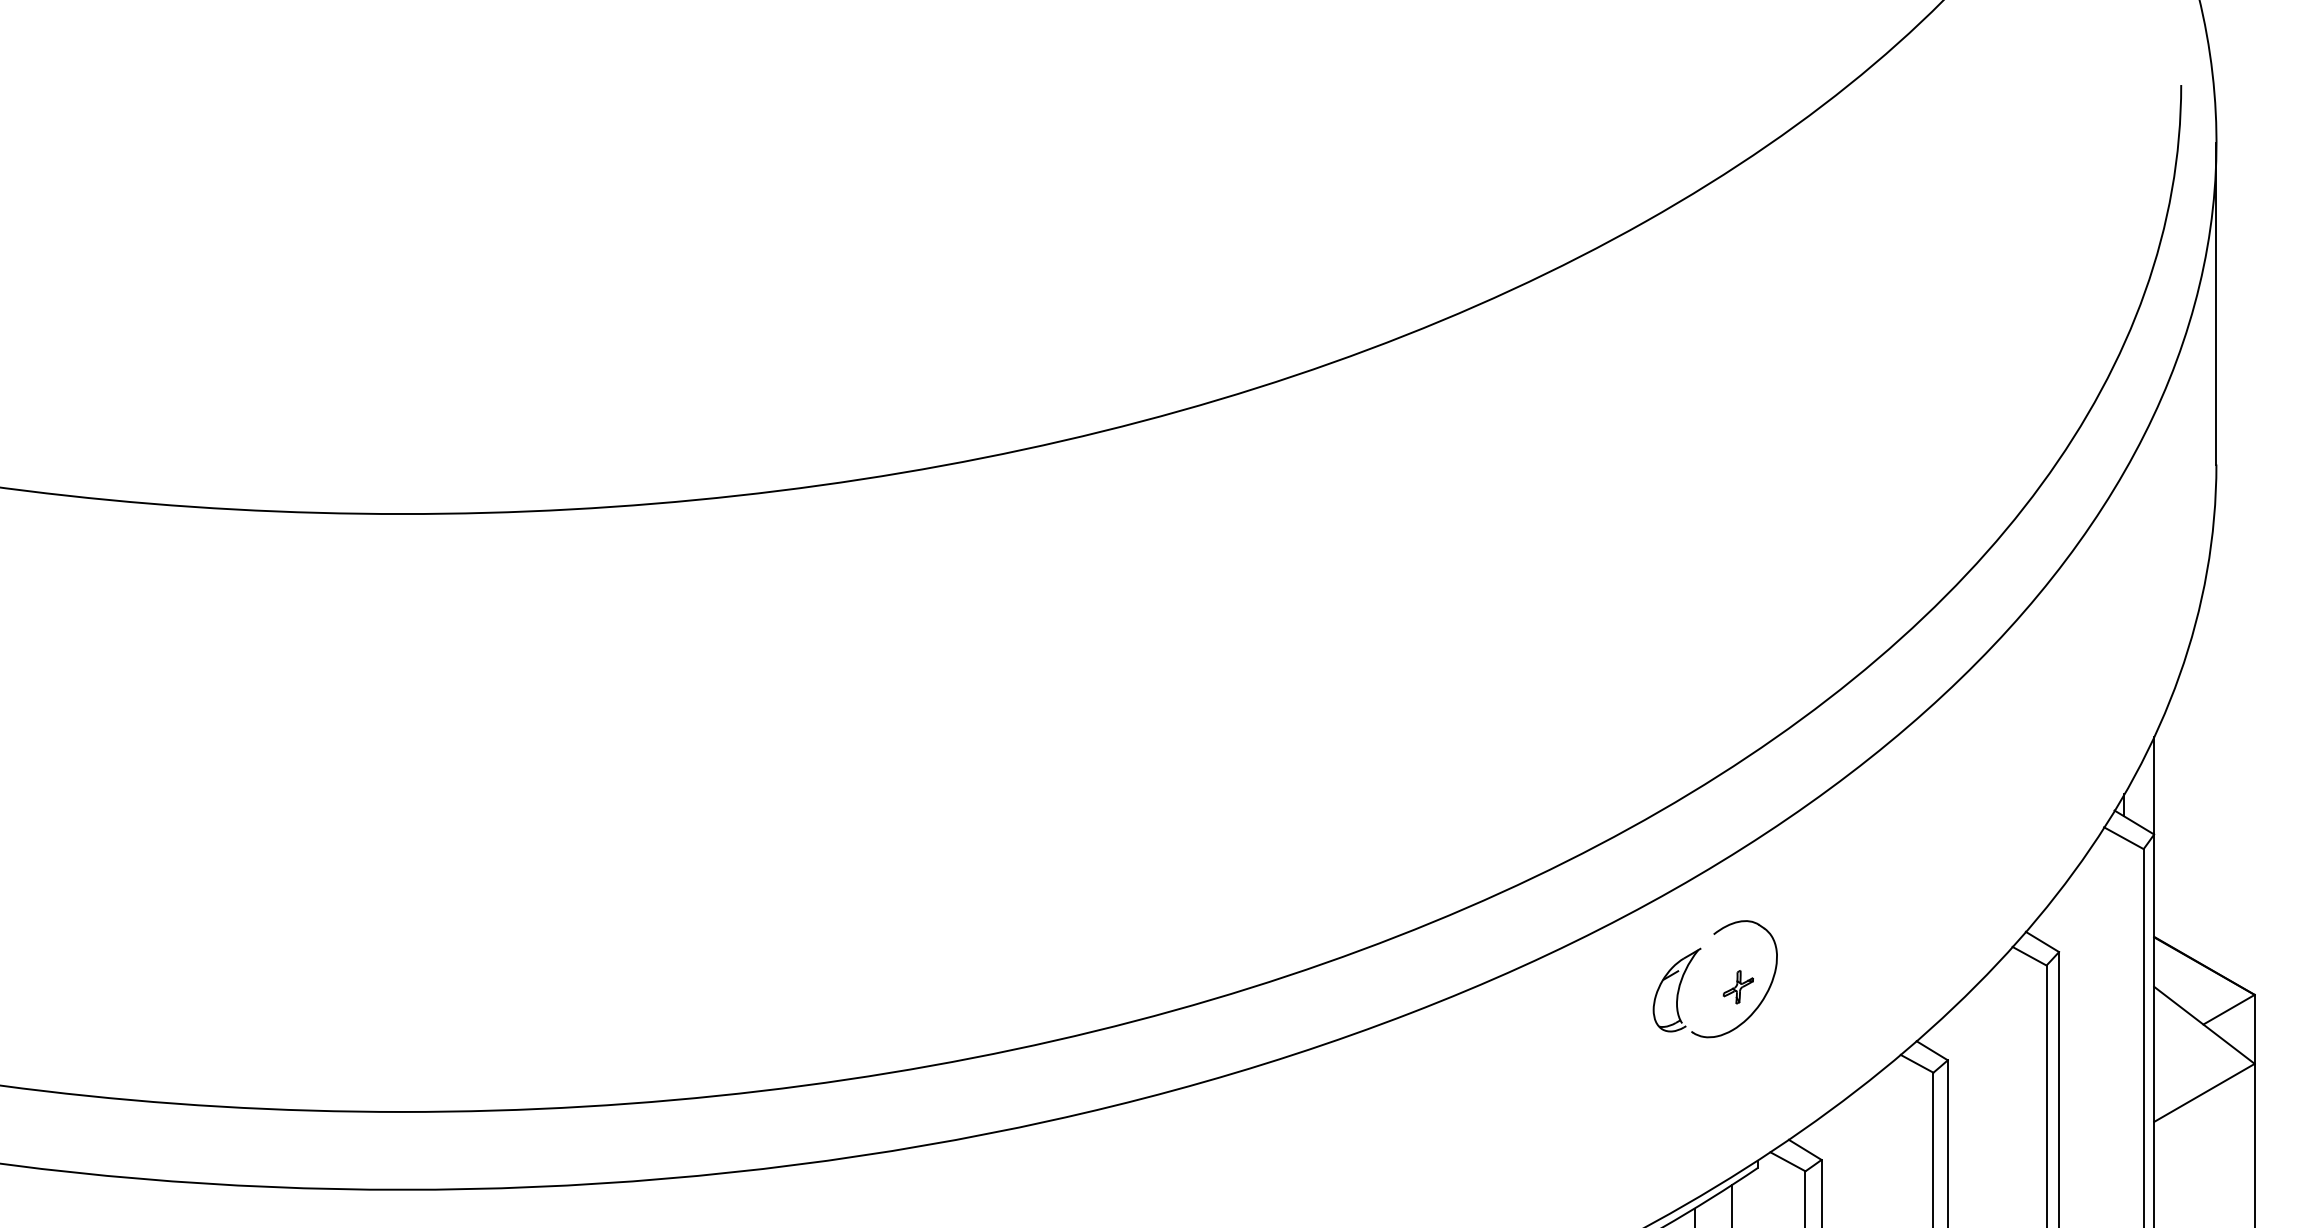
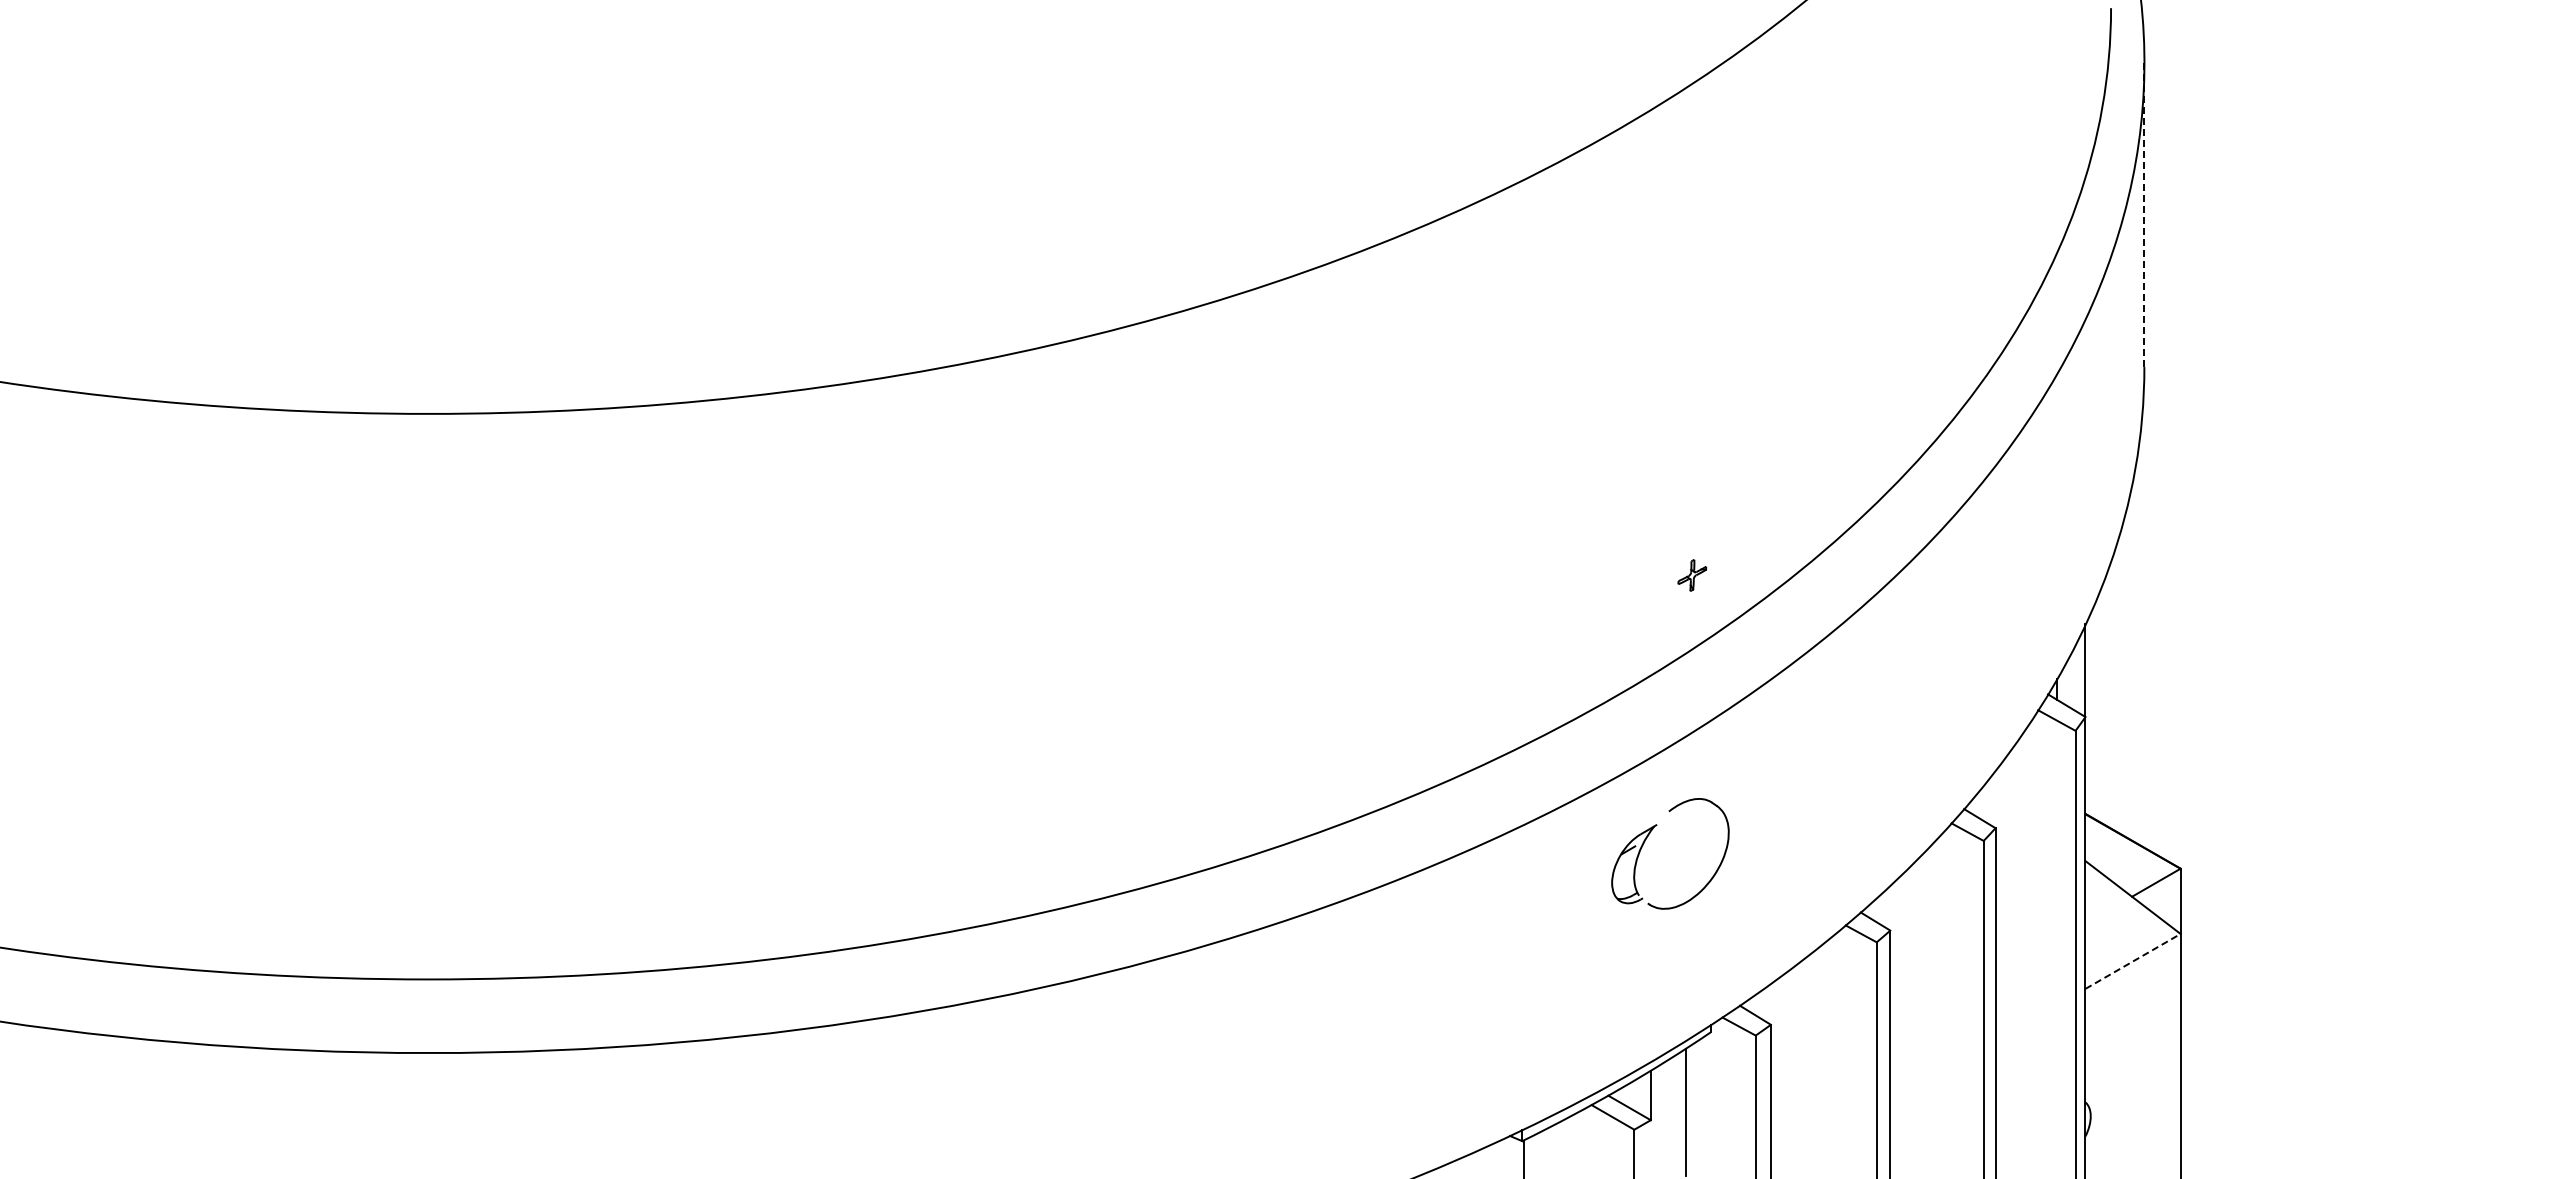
line: (2216, 304) -> (2144, 215), solid -> dashed
part: (1738, 987) -> (1692, 575), moved
line: (2204, 1092) -> (2133, 961), solid -> dashed

